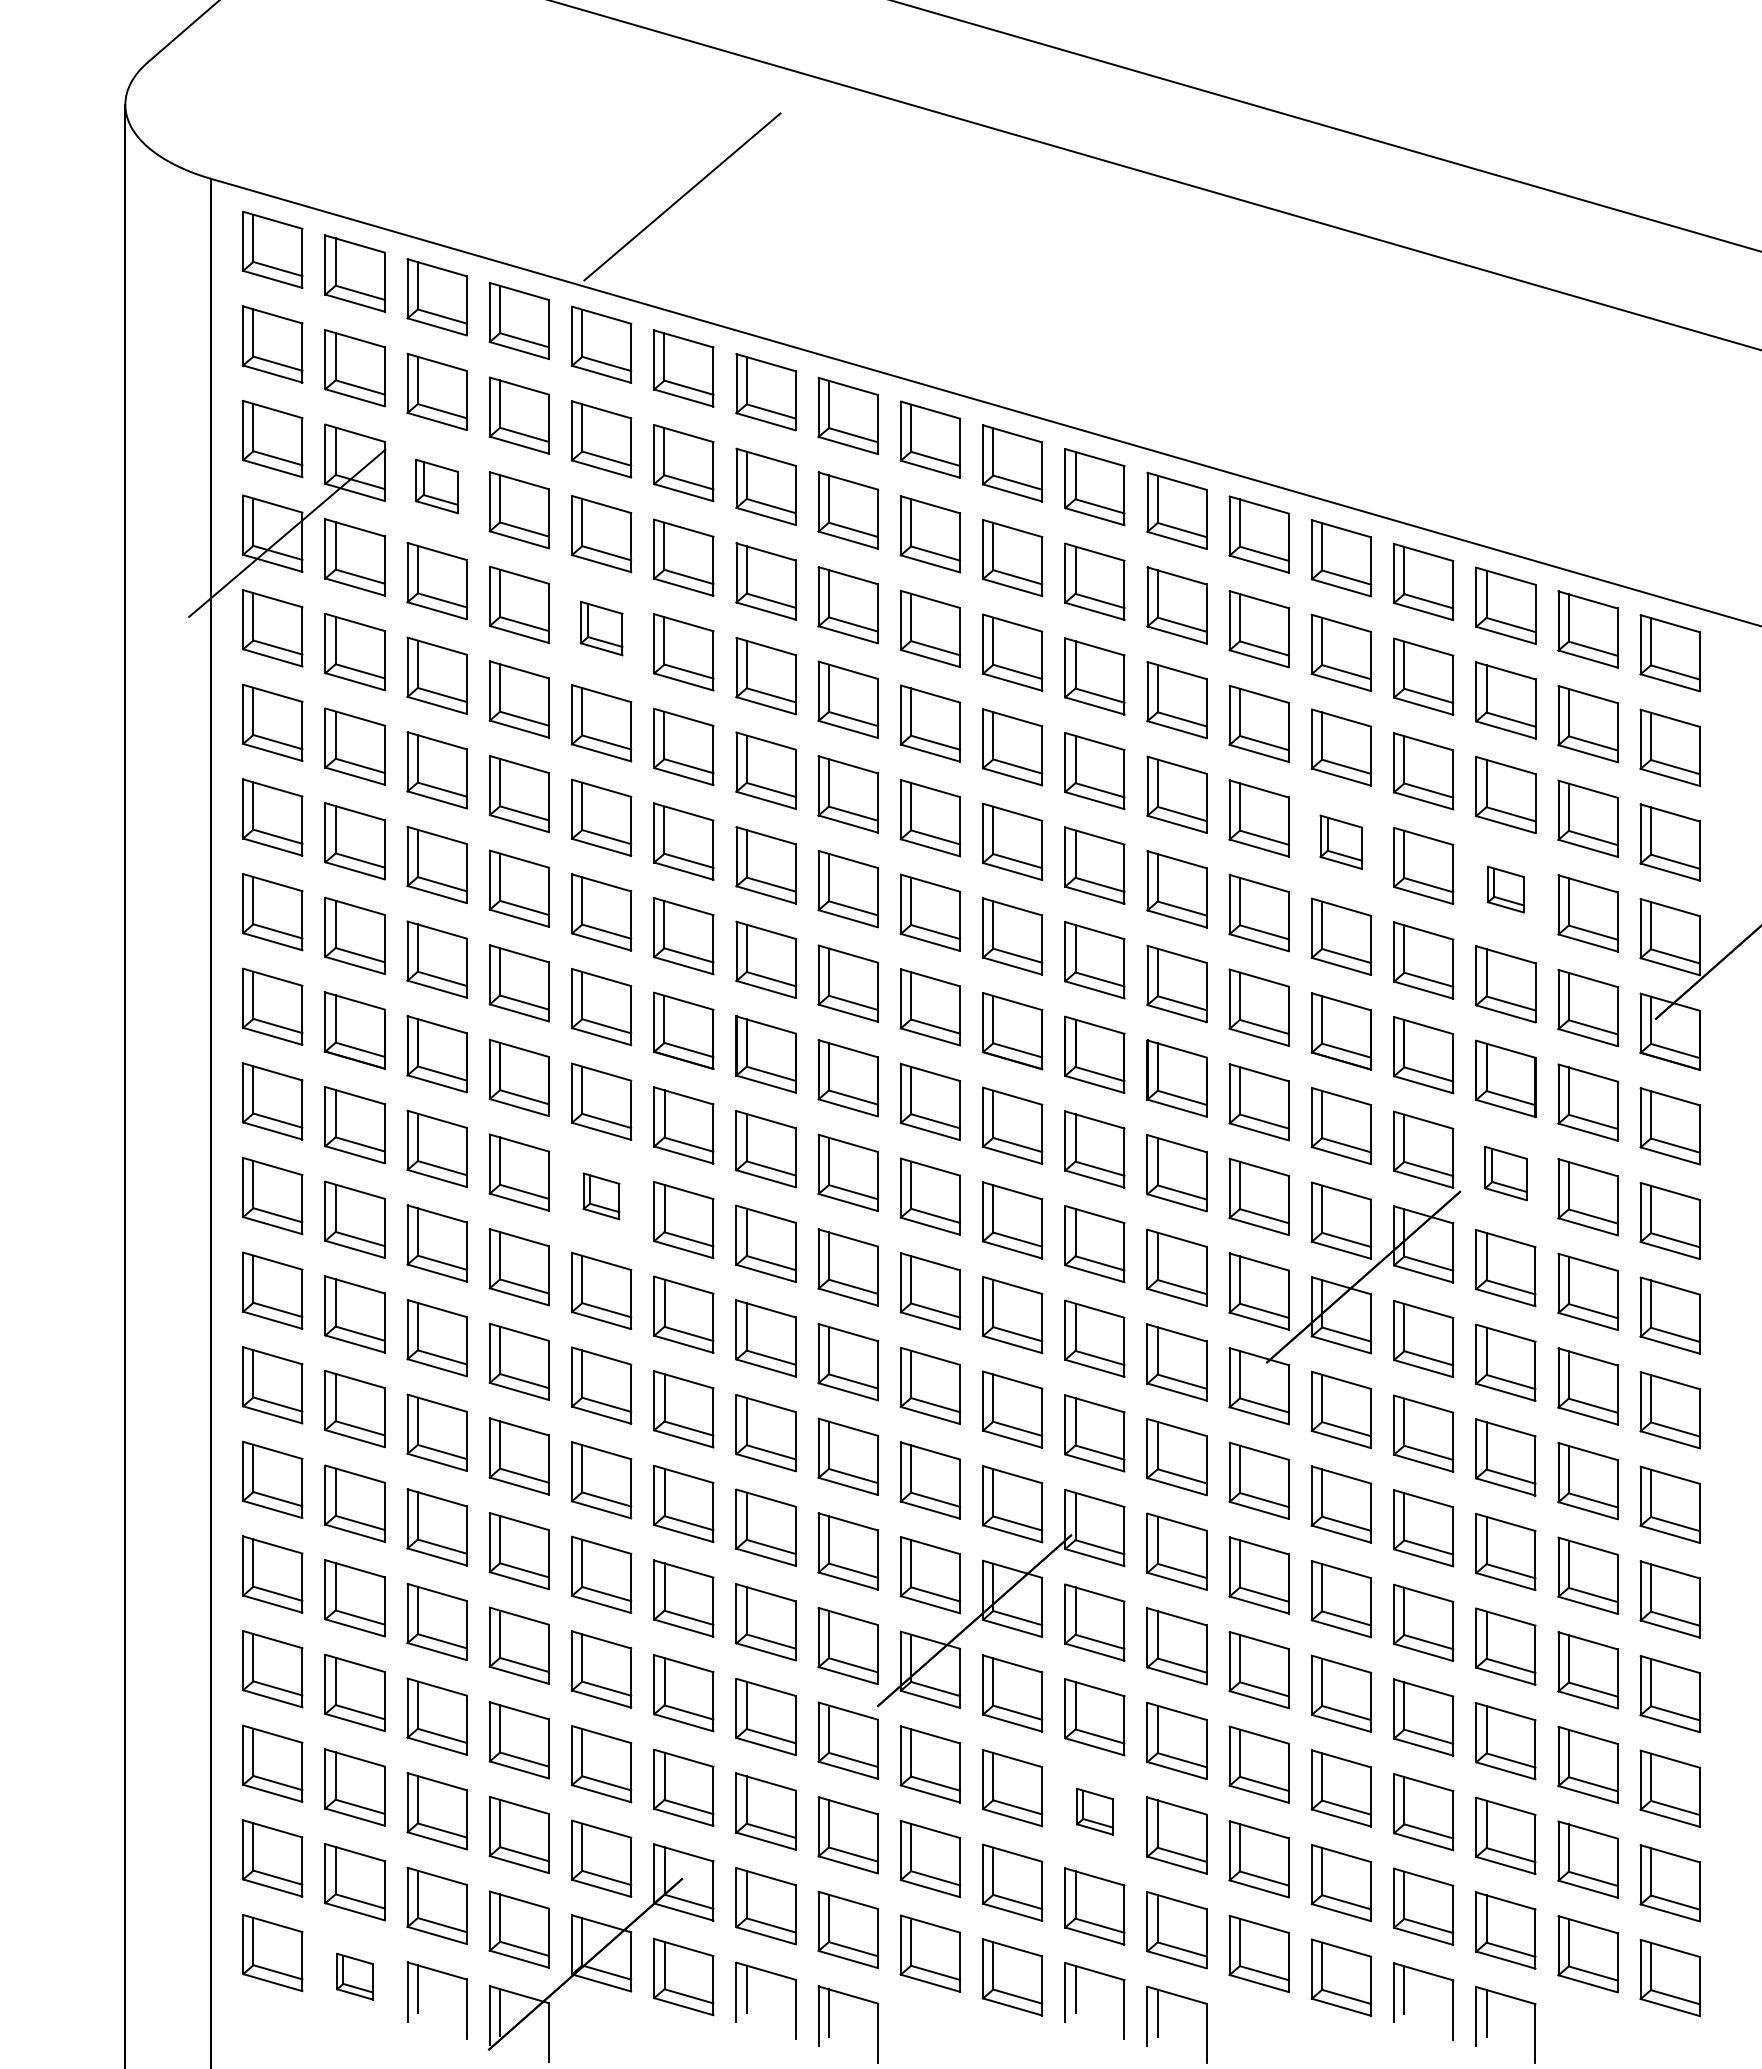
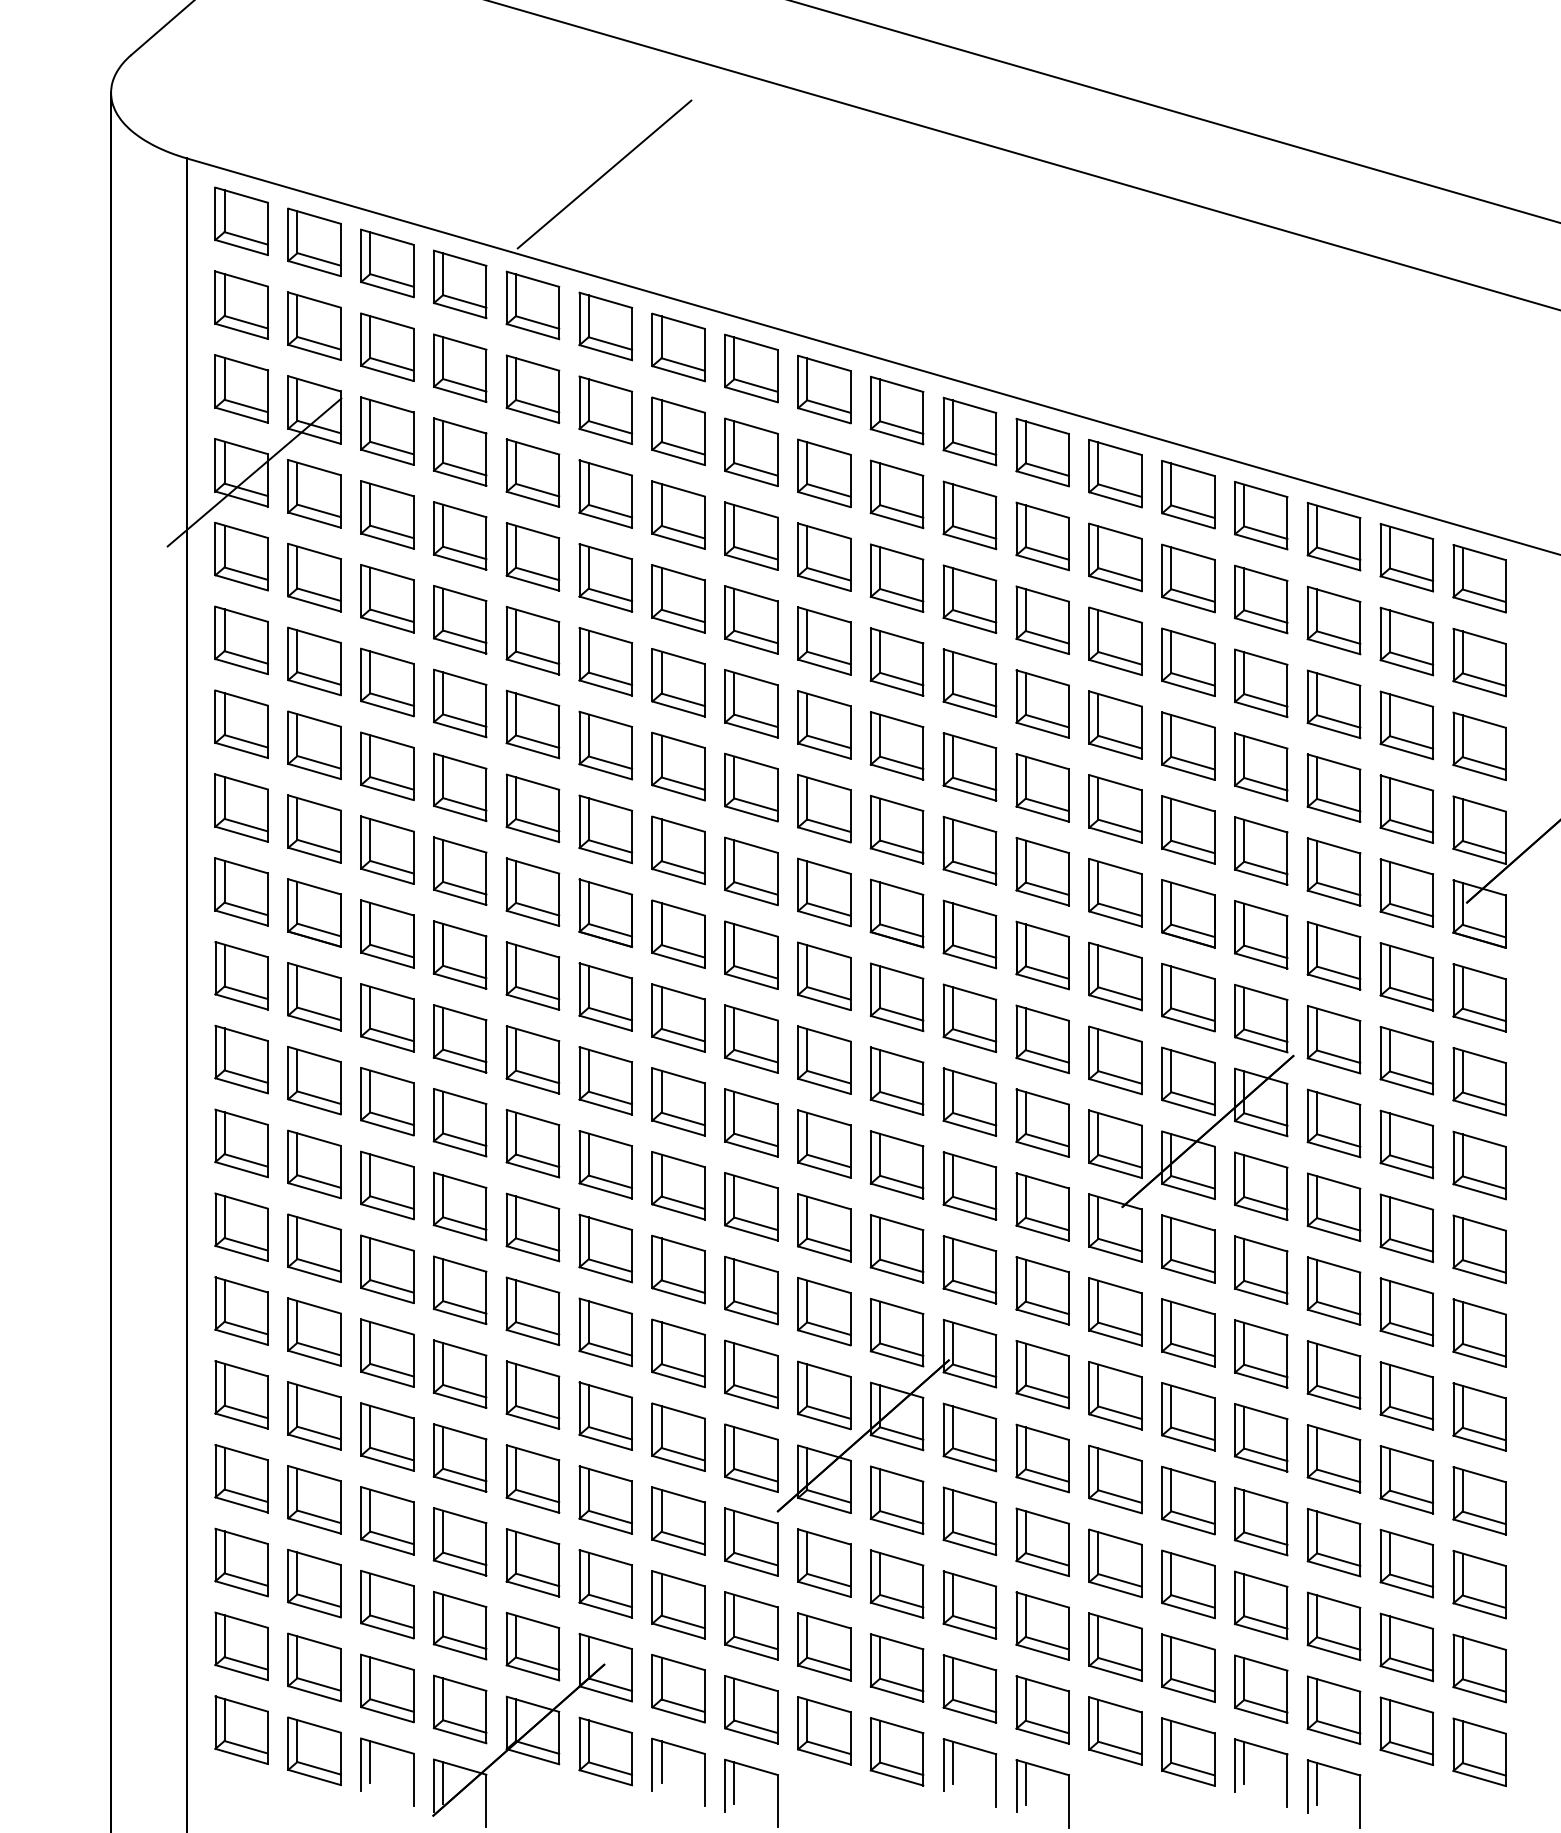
part: (436, 486) -> (386, 431), size x1.43
part: (601, 628) -> (532, 556), size x1.43
part: (1340, 842) -> (1187, 746), size x1.43
part: (1505, 889) -> (1333, 788), size x1.67
part: (1505, 1173) -> (1333, 1039), size x1.43
part: (601, 1196) -> (532, 1060), size x1.67
part: (1094, 1811) -> (969, 1604), size x1.67
part: (354, 1976) -> (314, 1751), size x1.67

